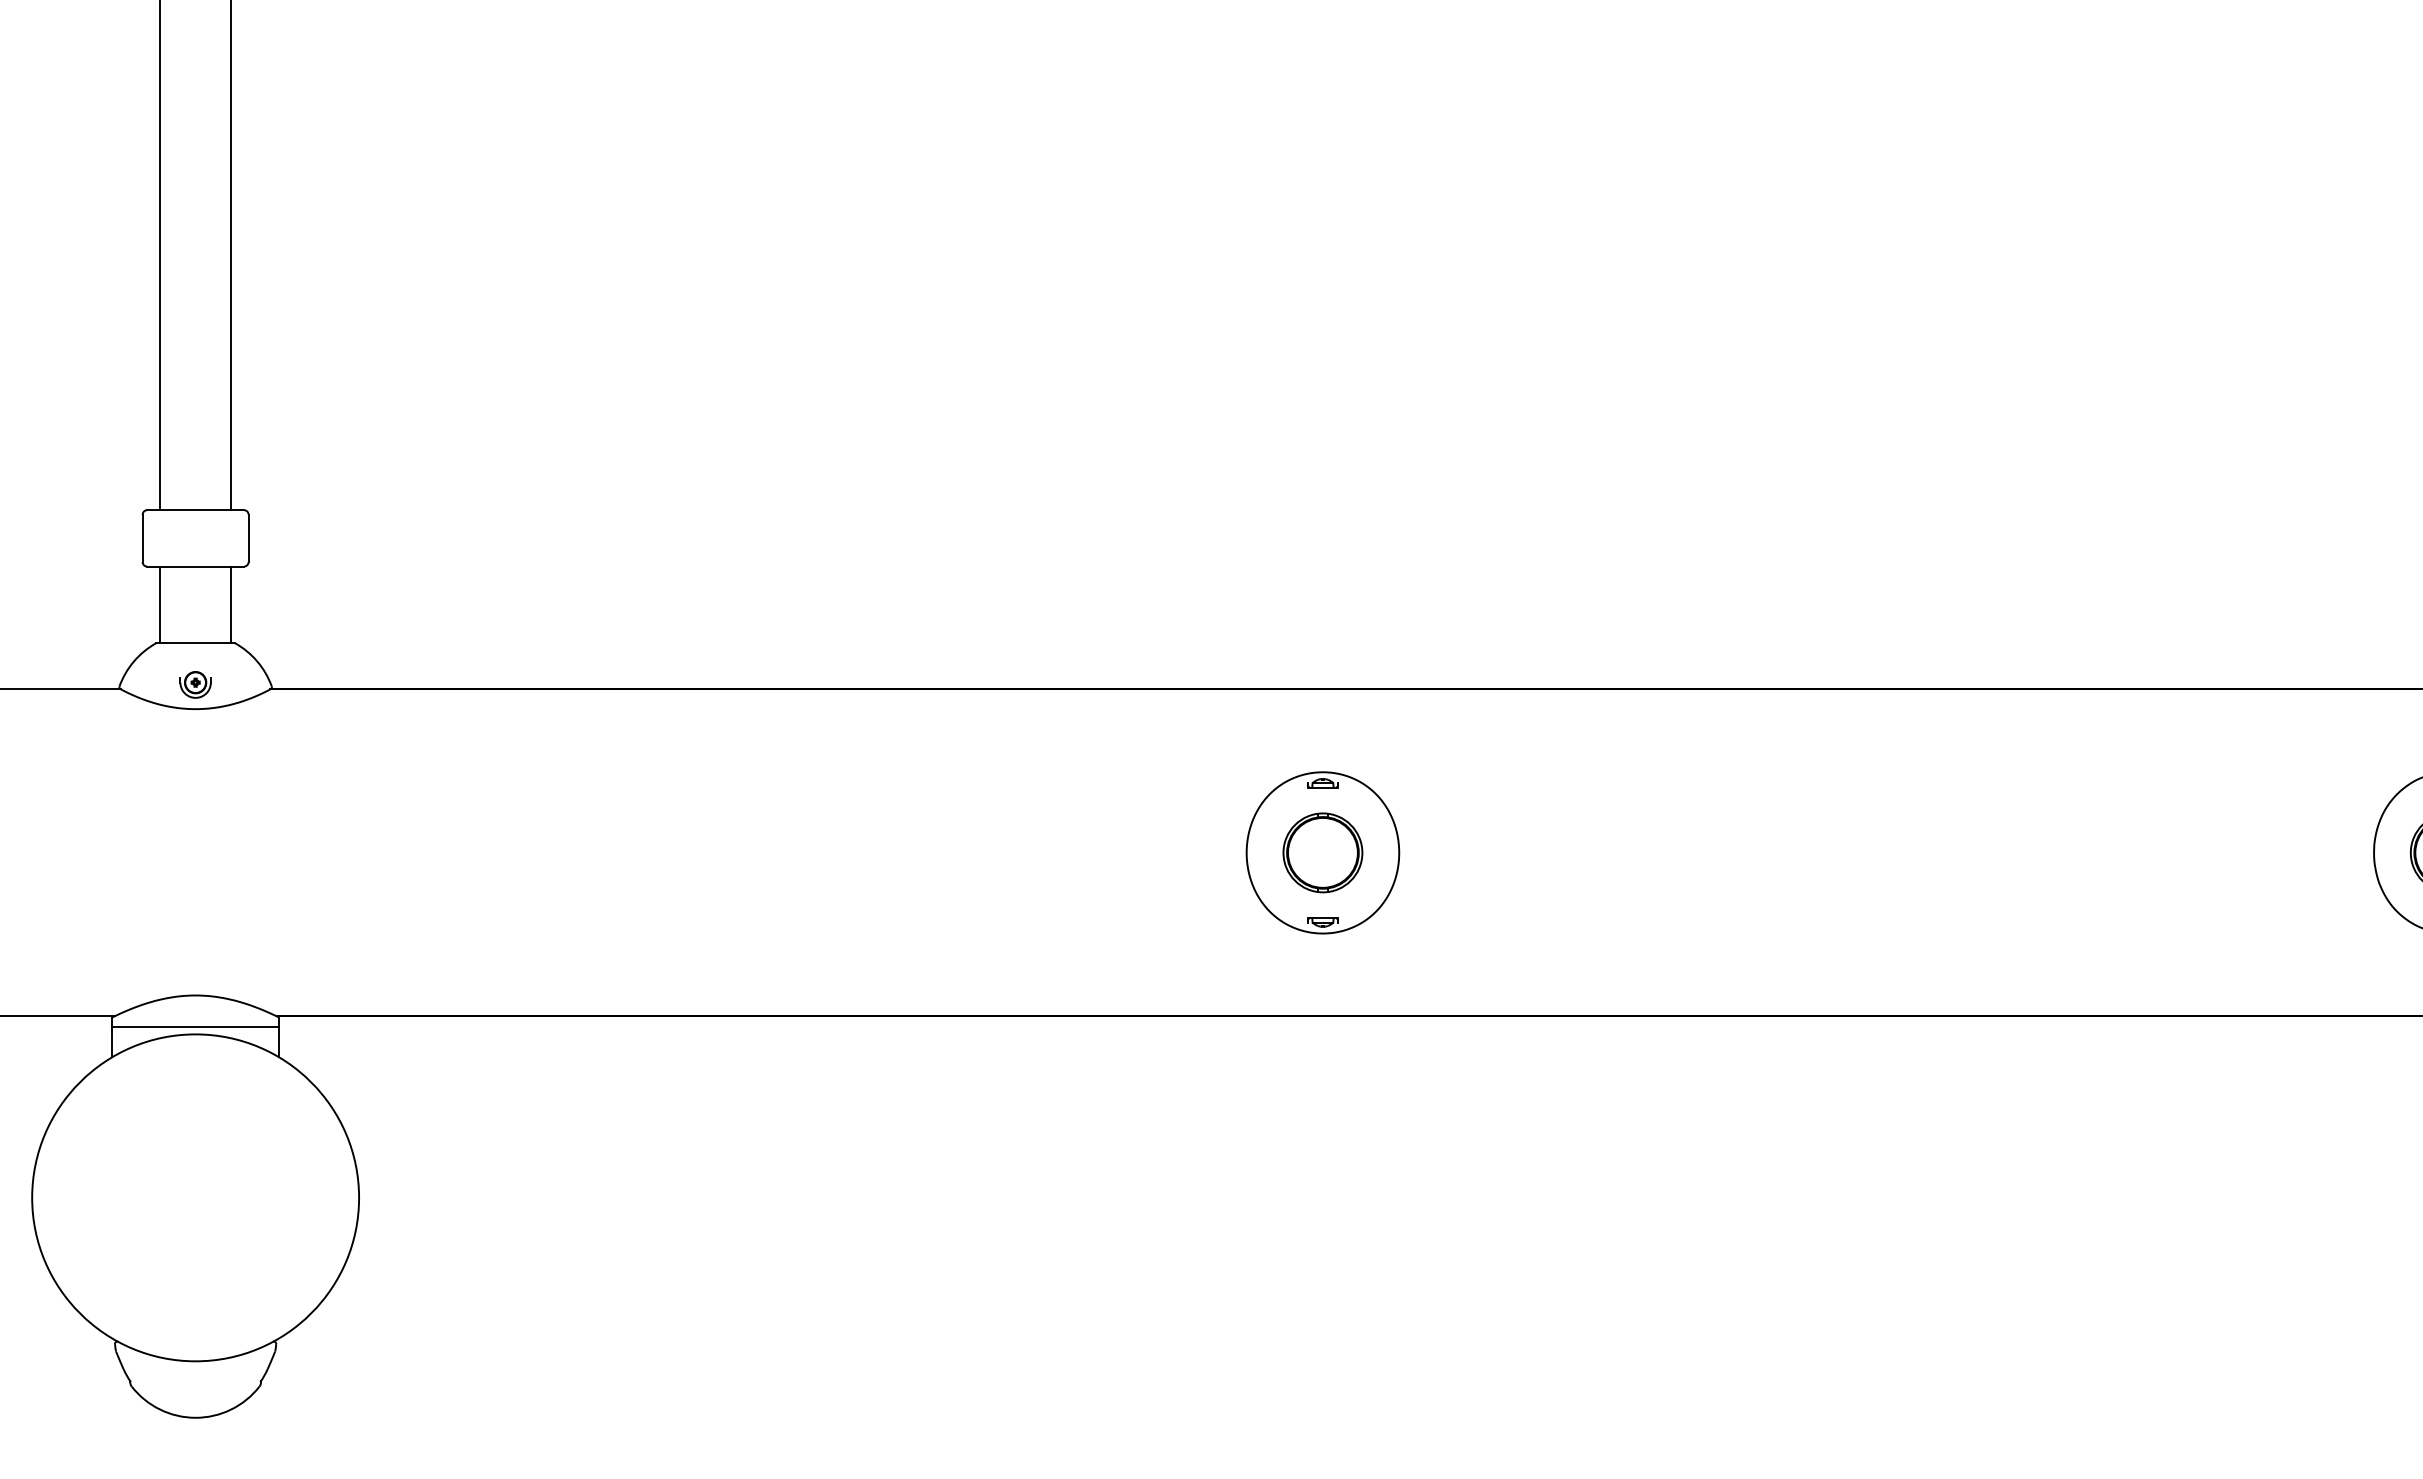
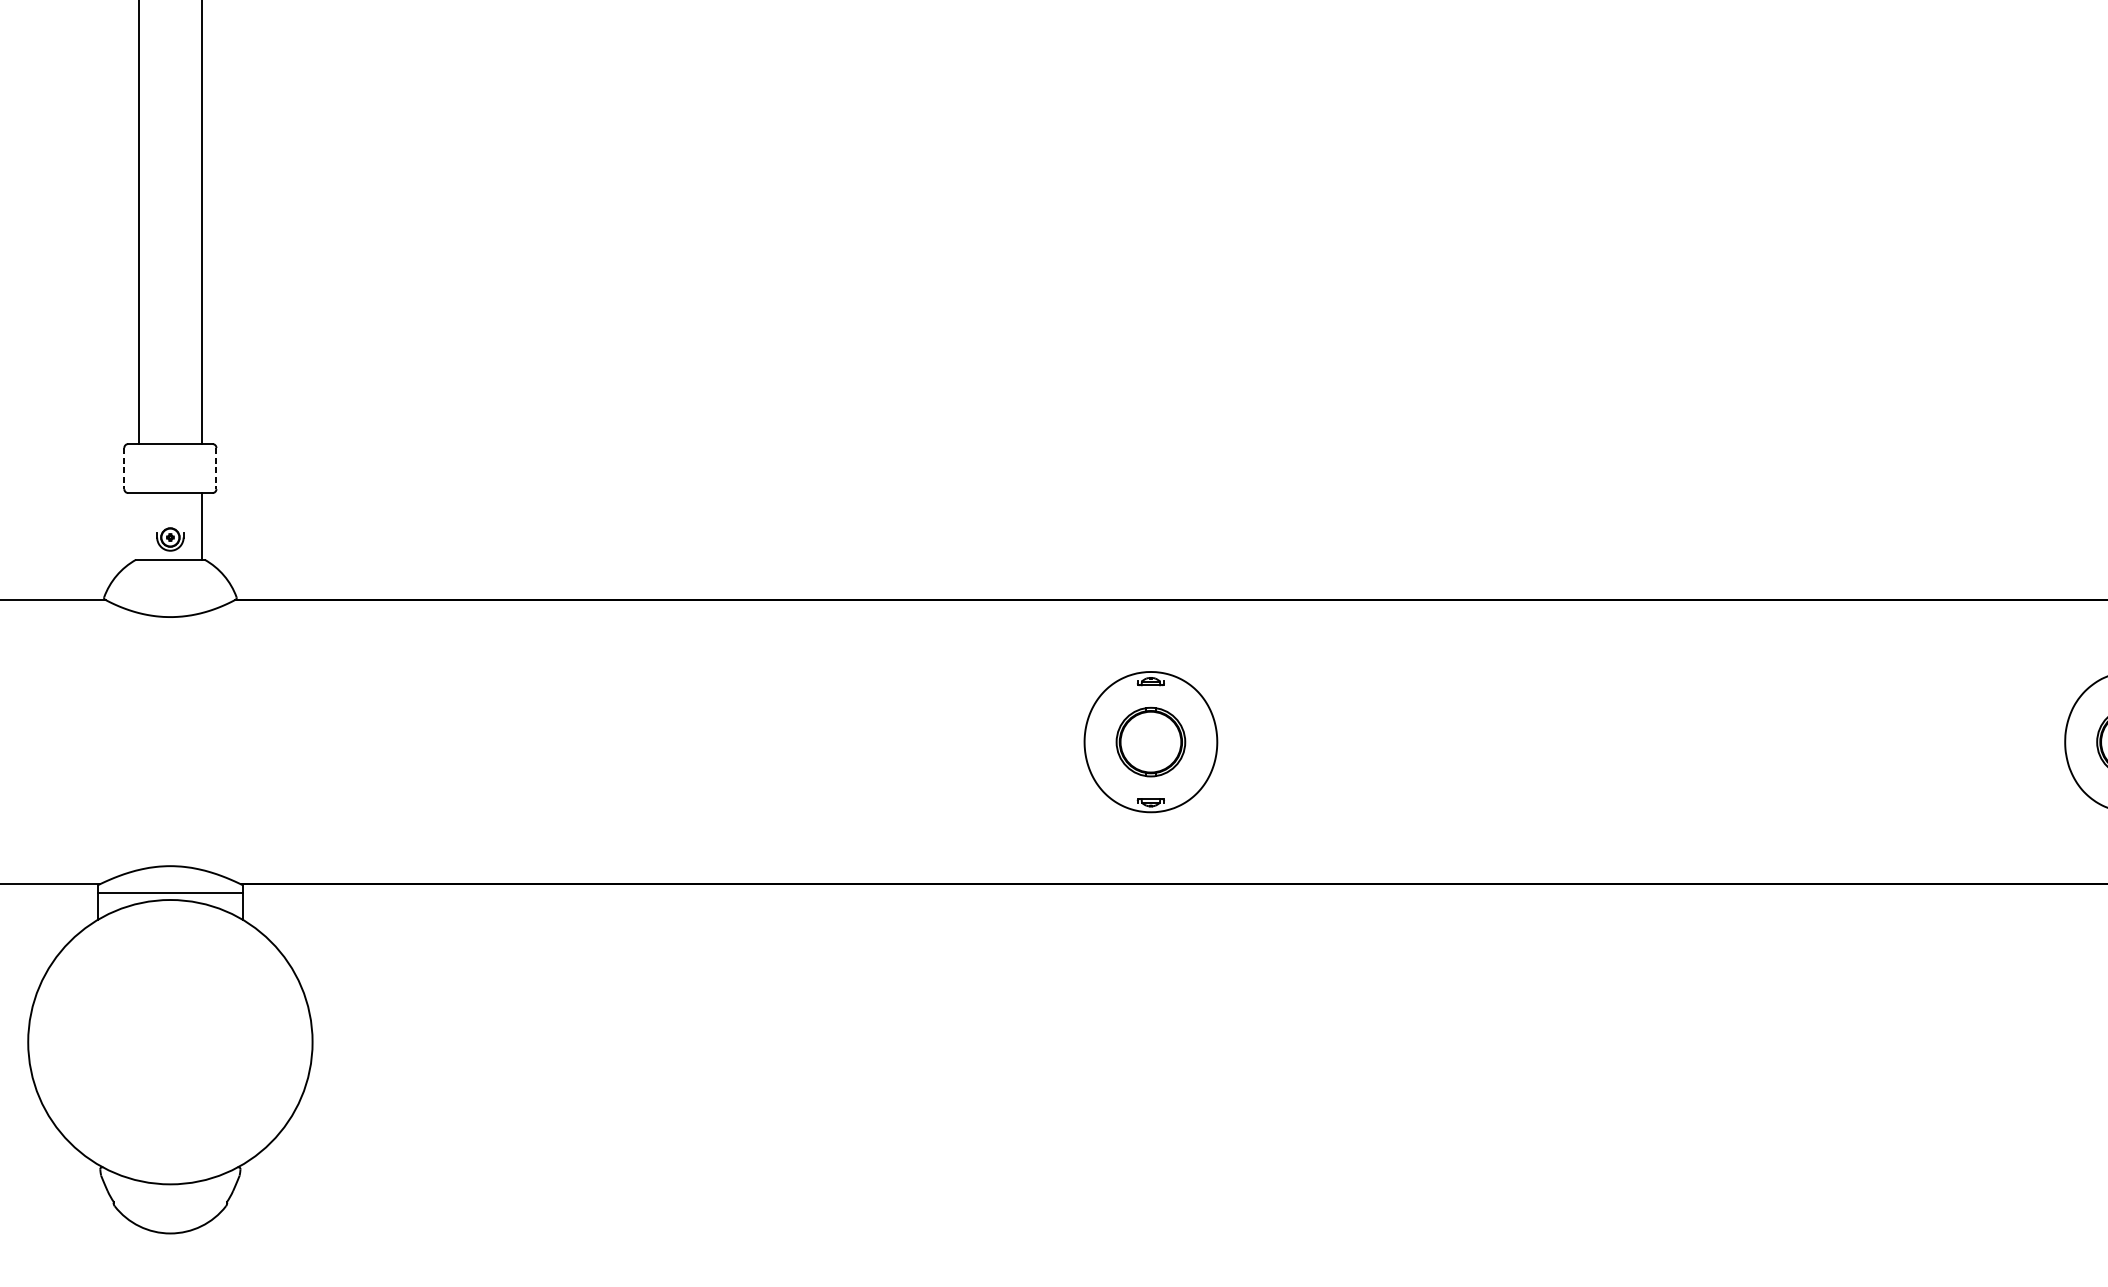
line: (142, 538) -> (124, 468), solid -> dashed
line: (248, 538) -> (216, 468), solid -> dashed
line: (159, 604) -> (138, 526), removed
part: (195, 684) -> (170, 539), moved

